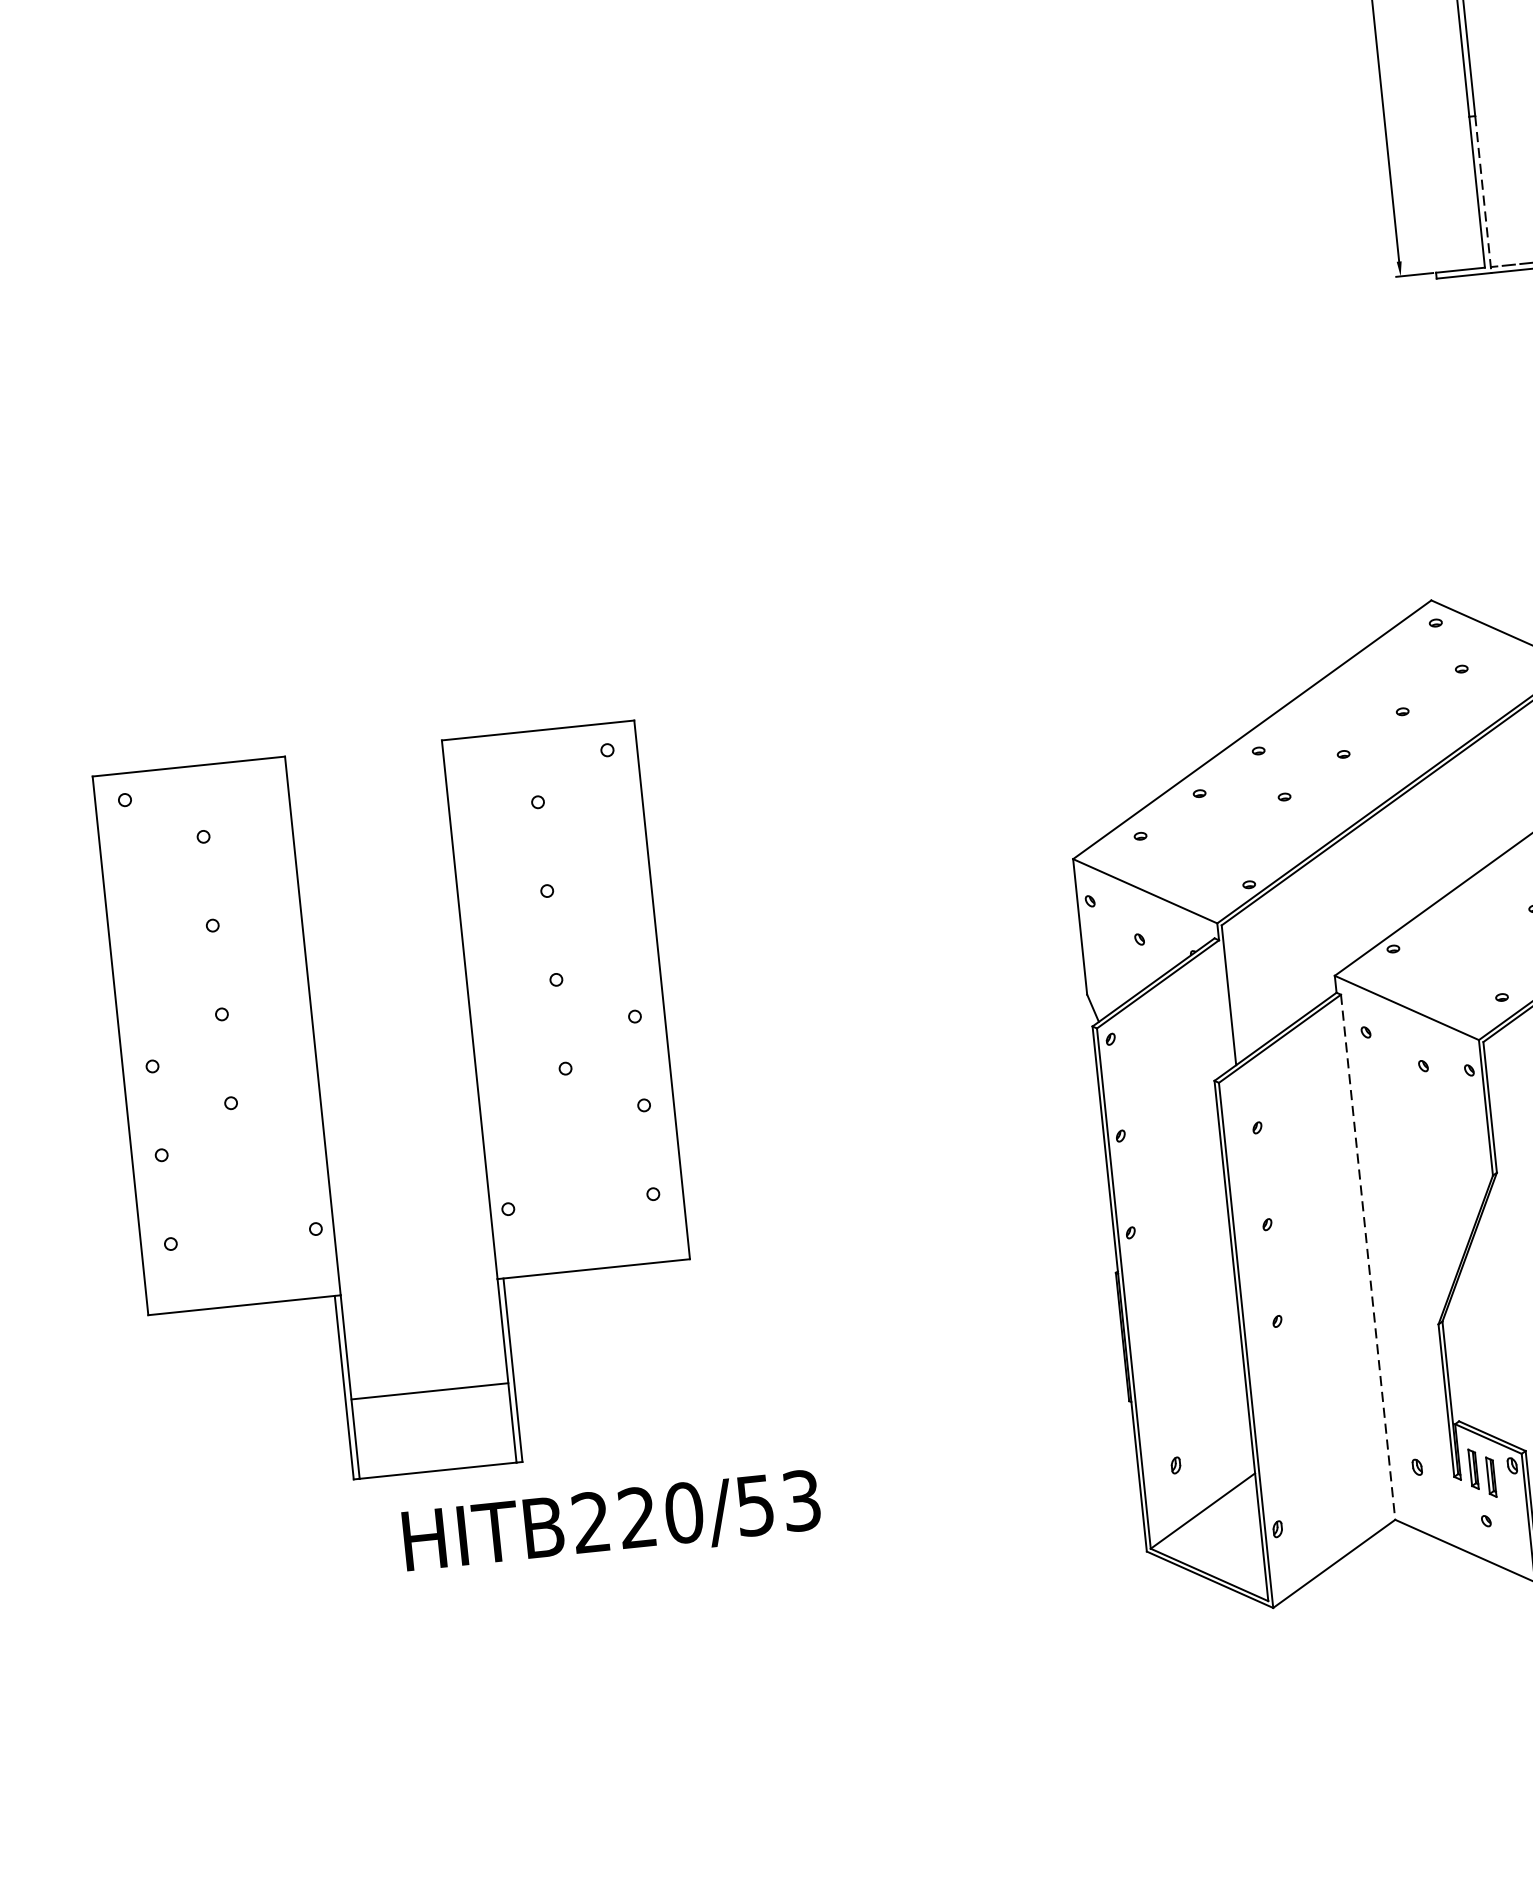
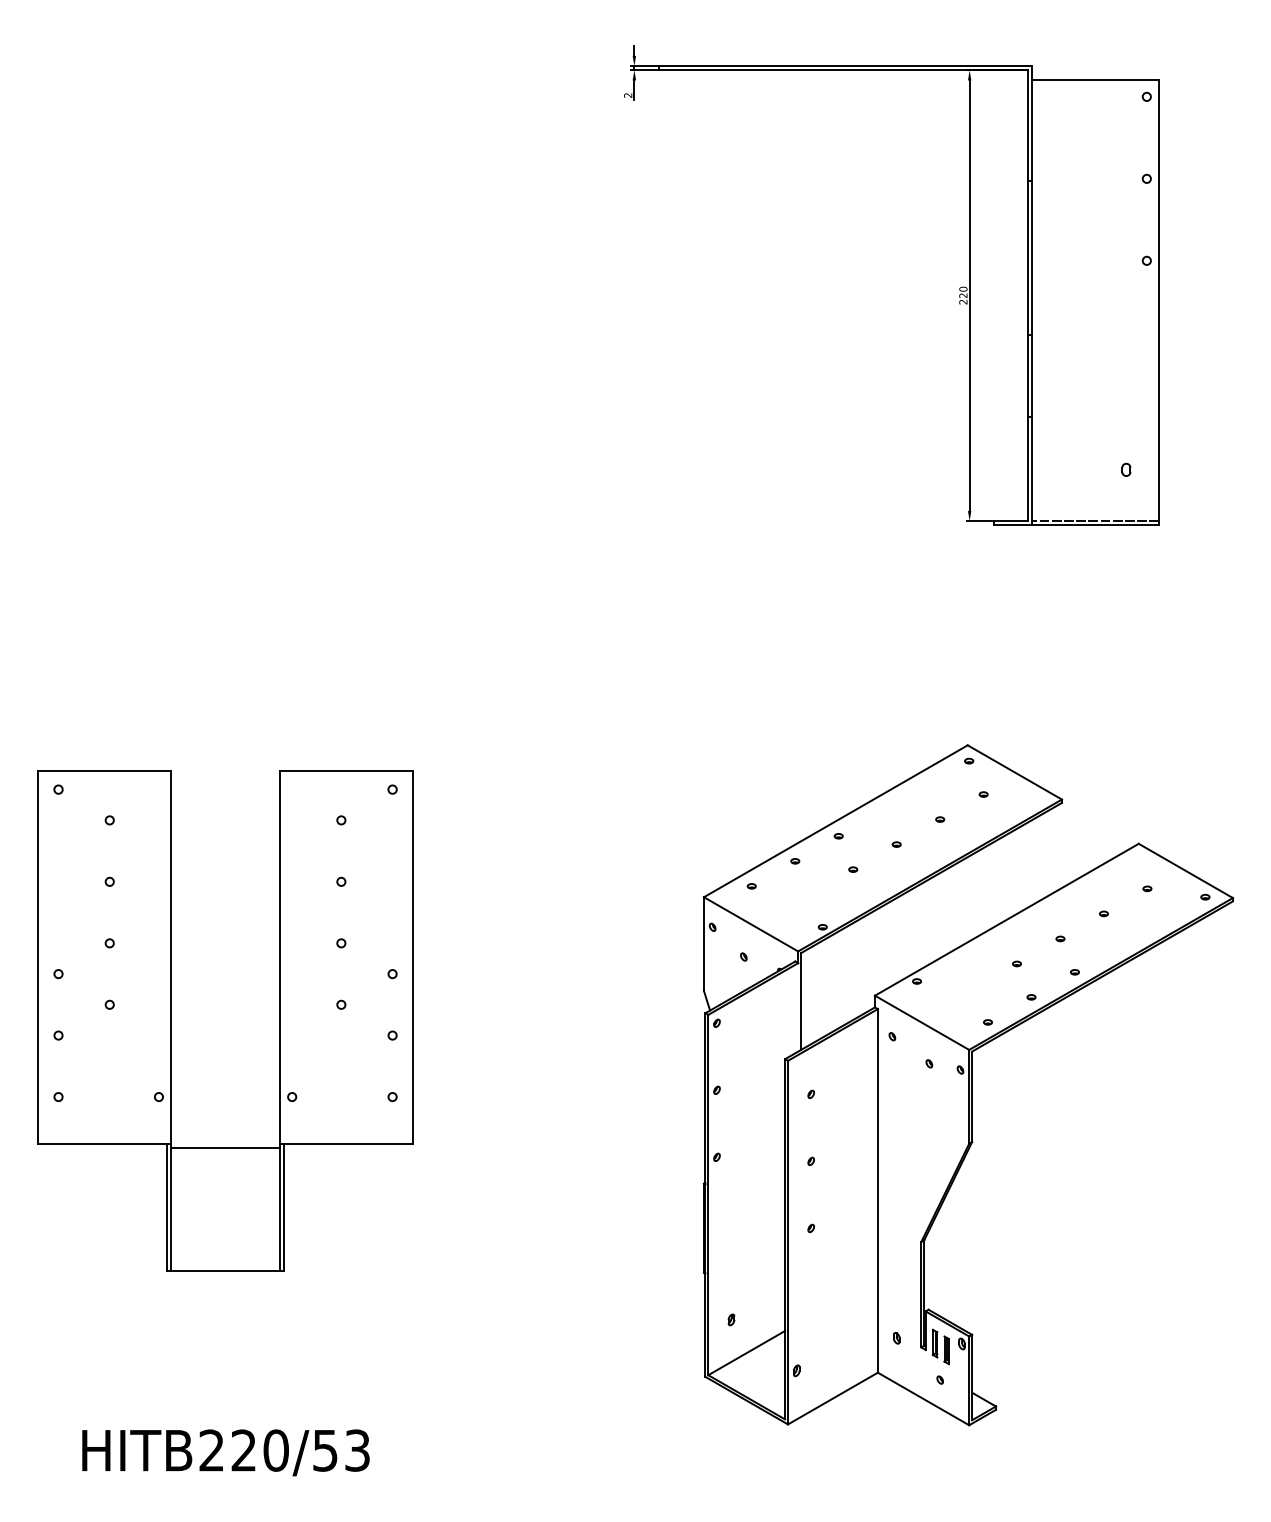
line: (1484, 195) -> (1032, 471), dashed -> solid
line: (1367, 1256) -> (877, 1190), dashed -> solid
line: (429, 1391) -> (225, 1148), moved
text: (611, 1523) -> (225, 1452), moved

